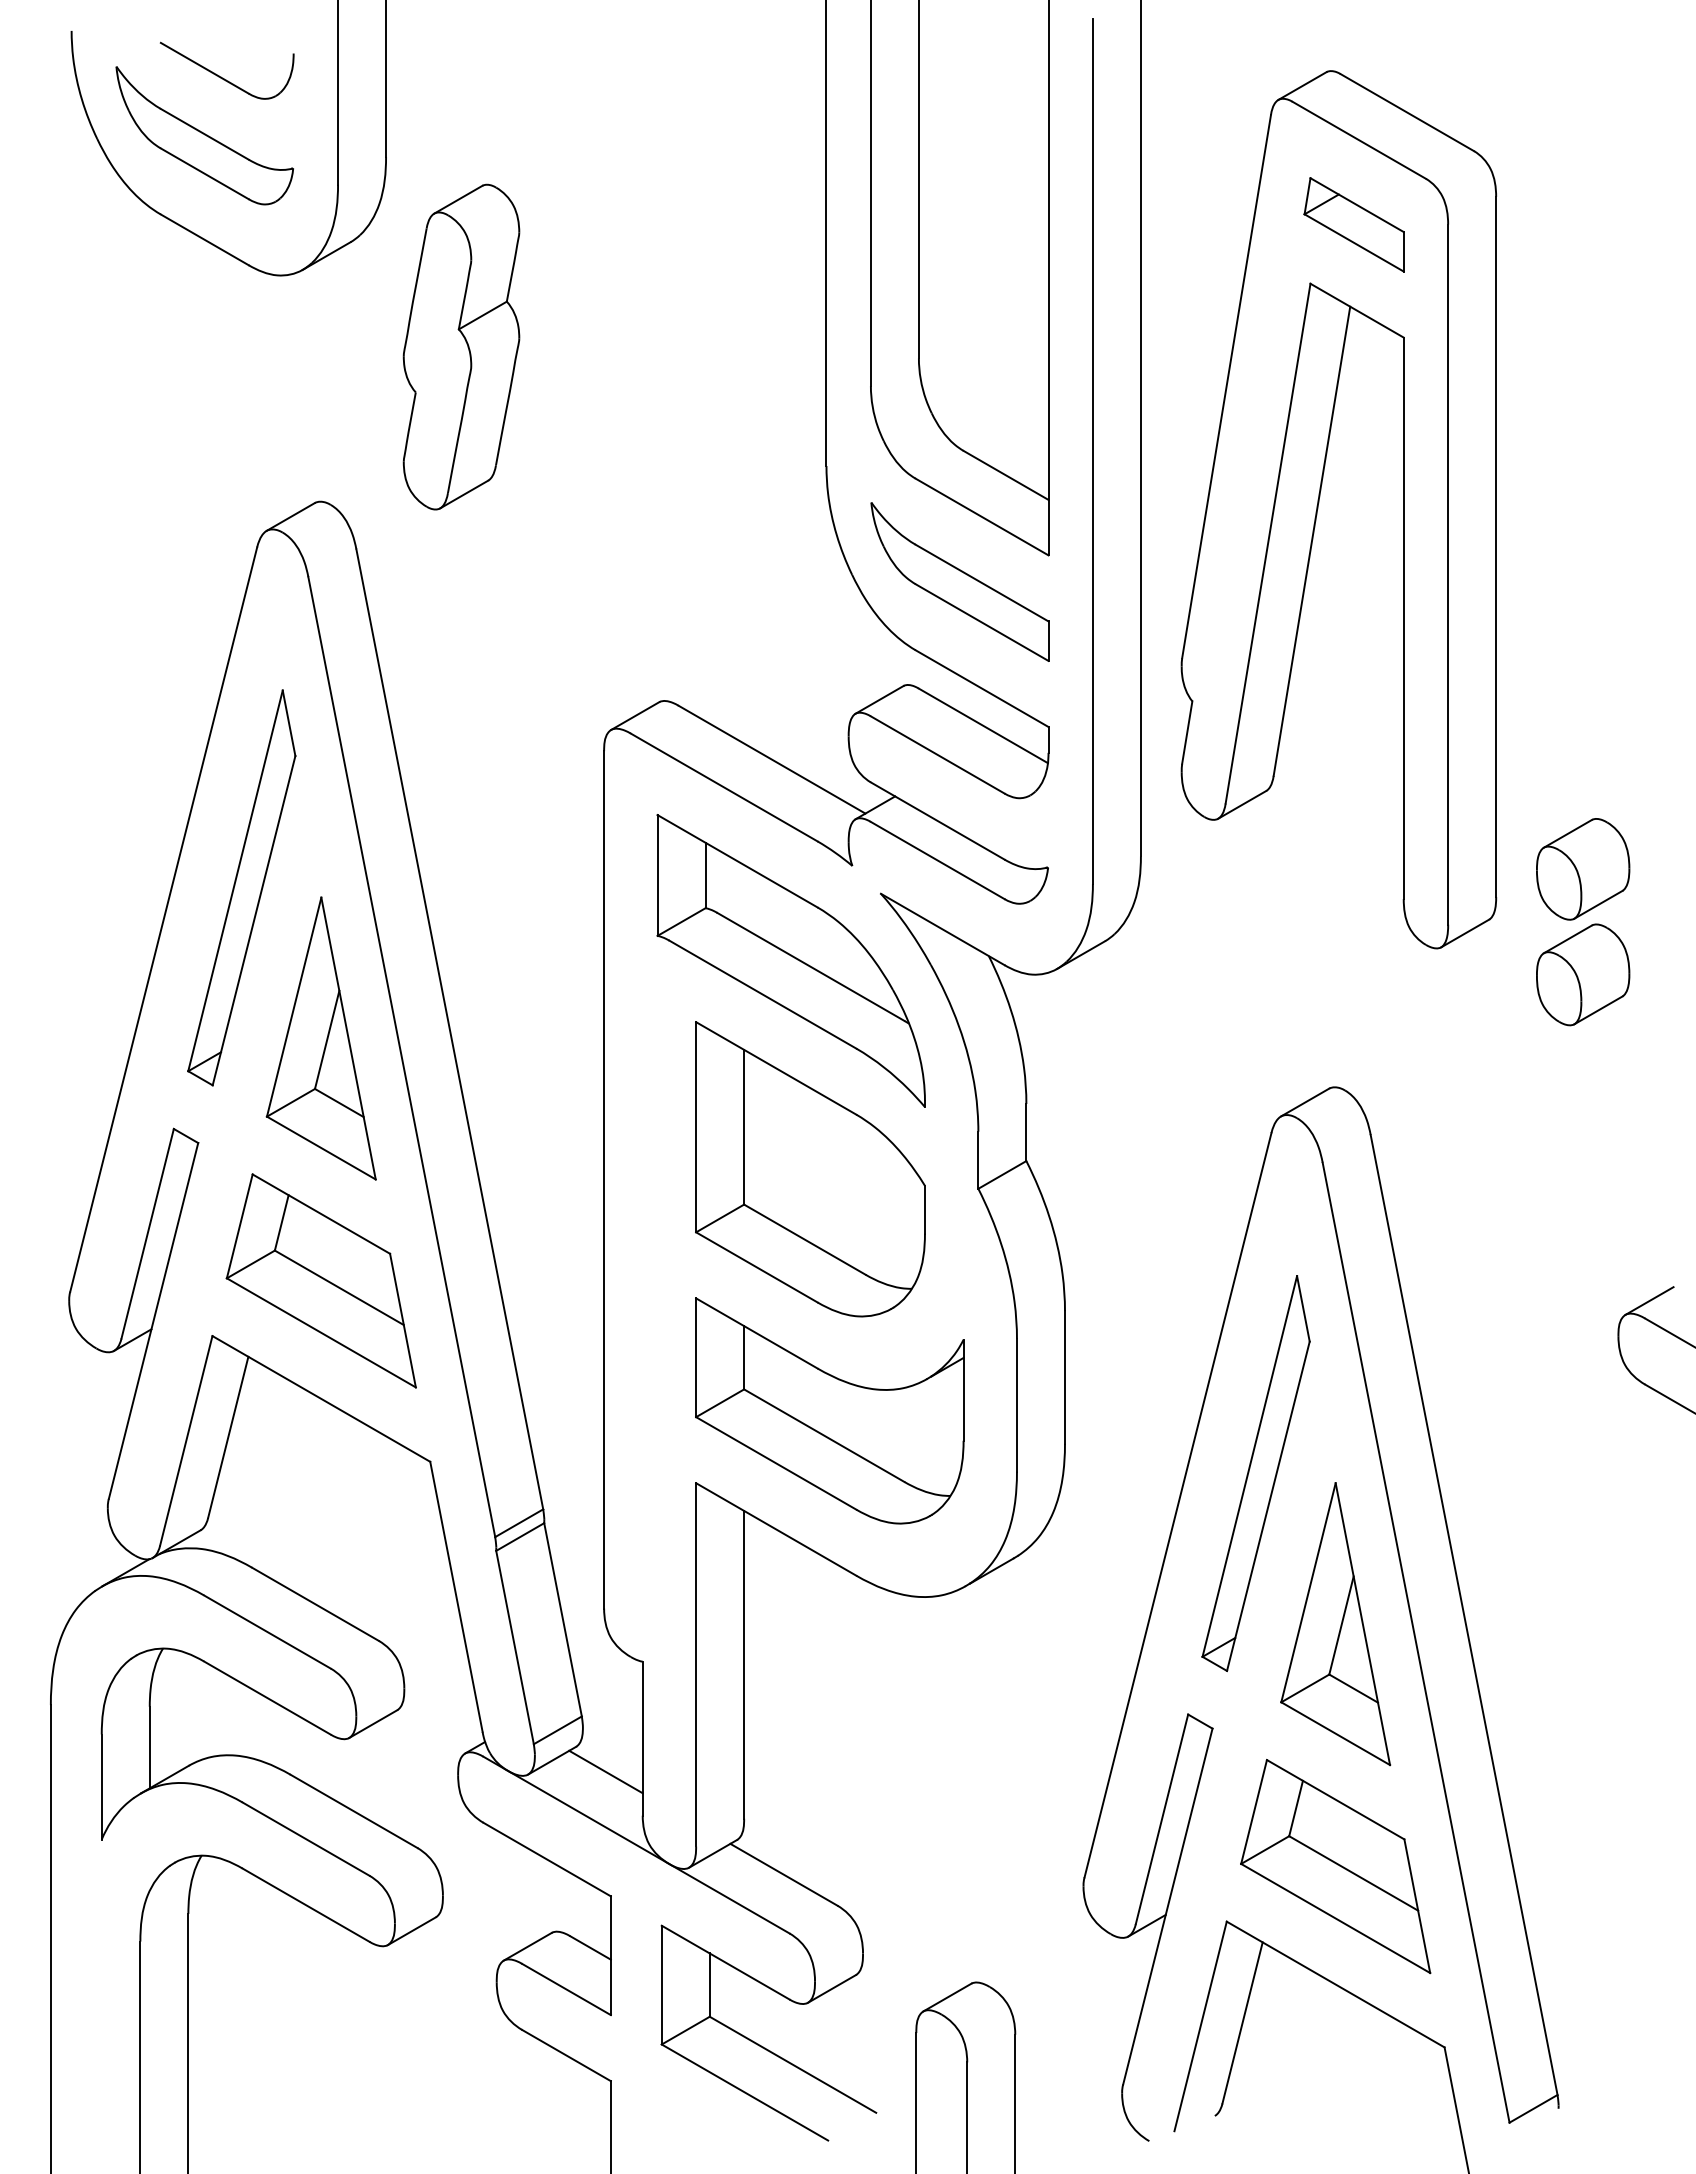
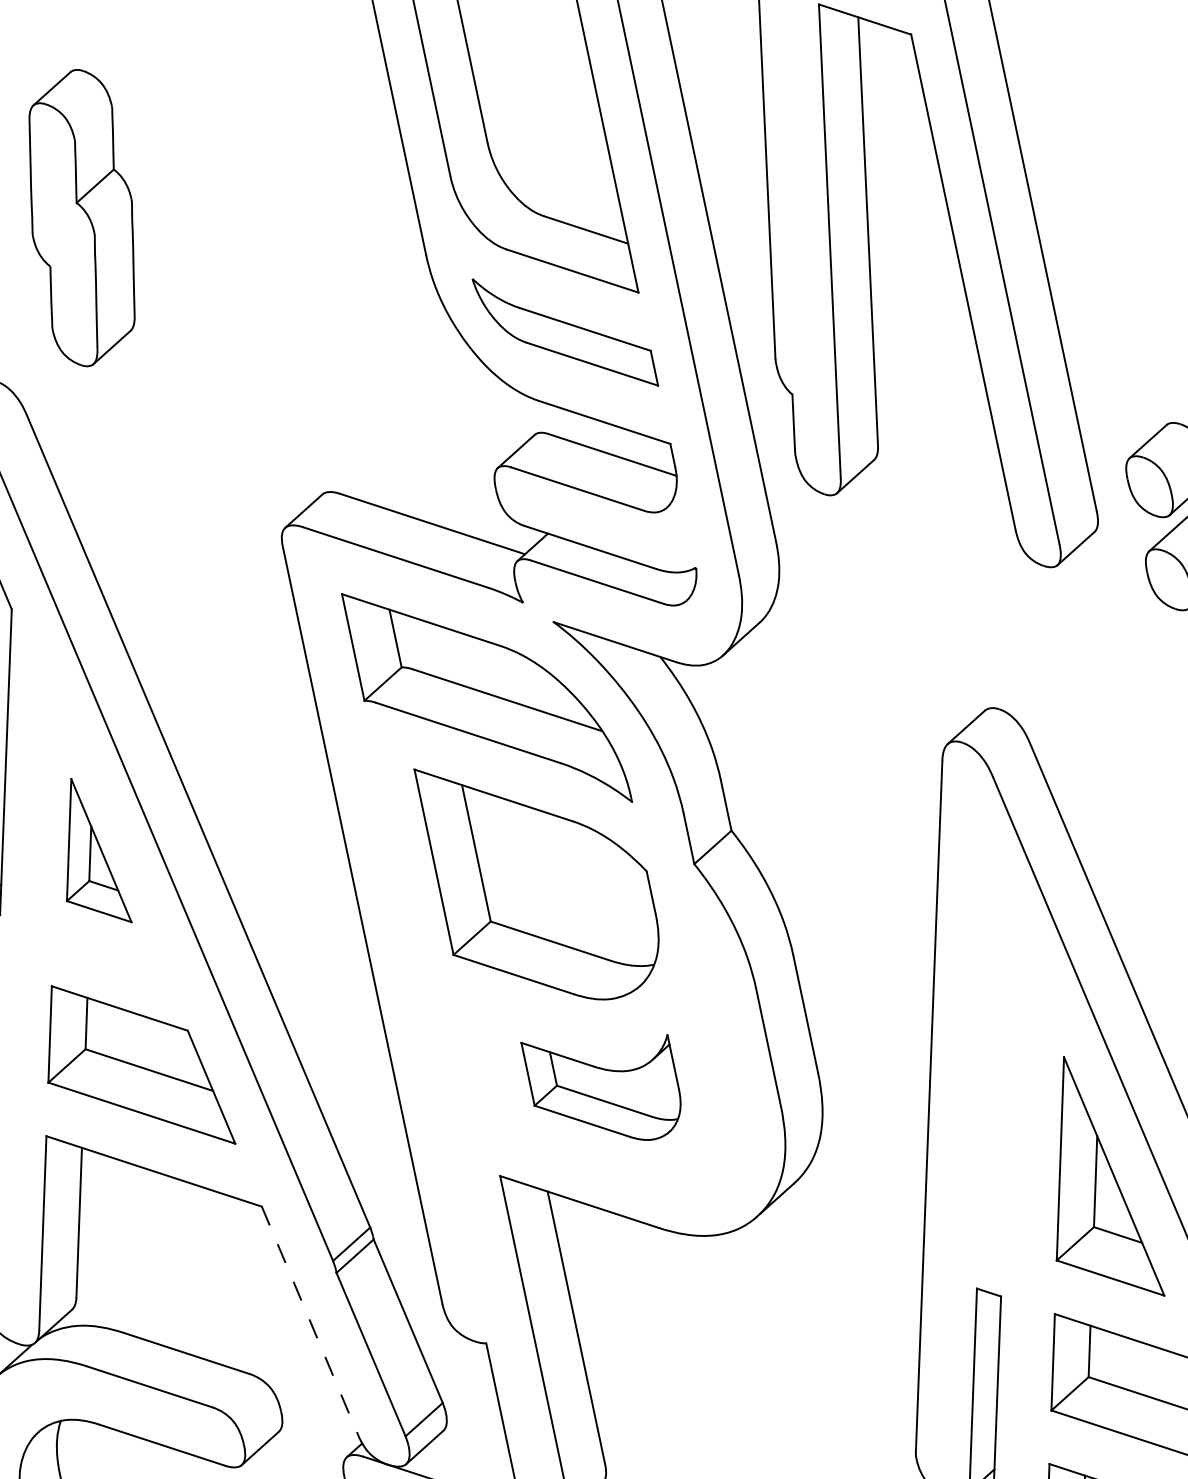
part: (320, 1038) -> (86, 853), size x0.6
part: (829, 1410) -> (604, 1087), size x0.6
part: (1255, 1473) -> (991, 1063), removed
line: (456, 1596) -> (309, 1320), solid -> dashed
line: (605, 1771) -> (473, 1447), removed

